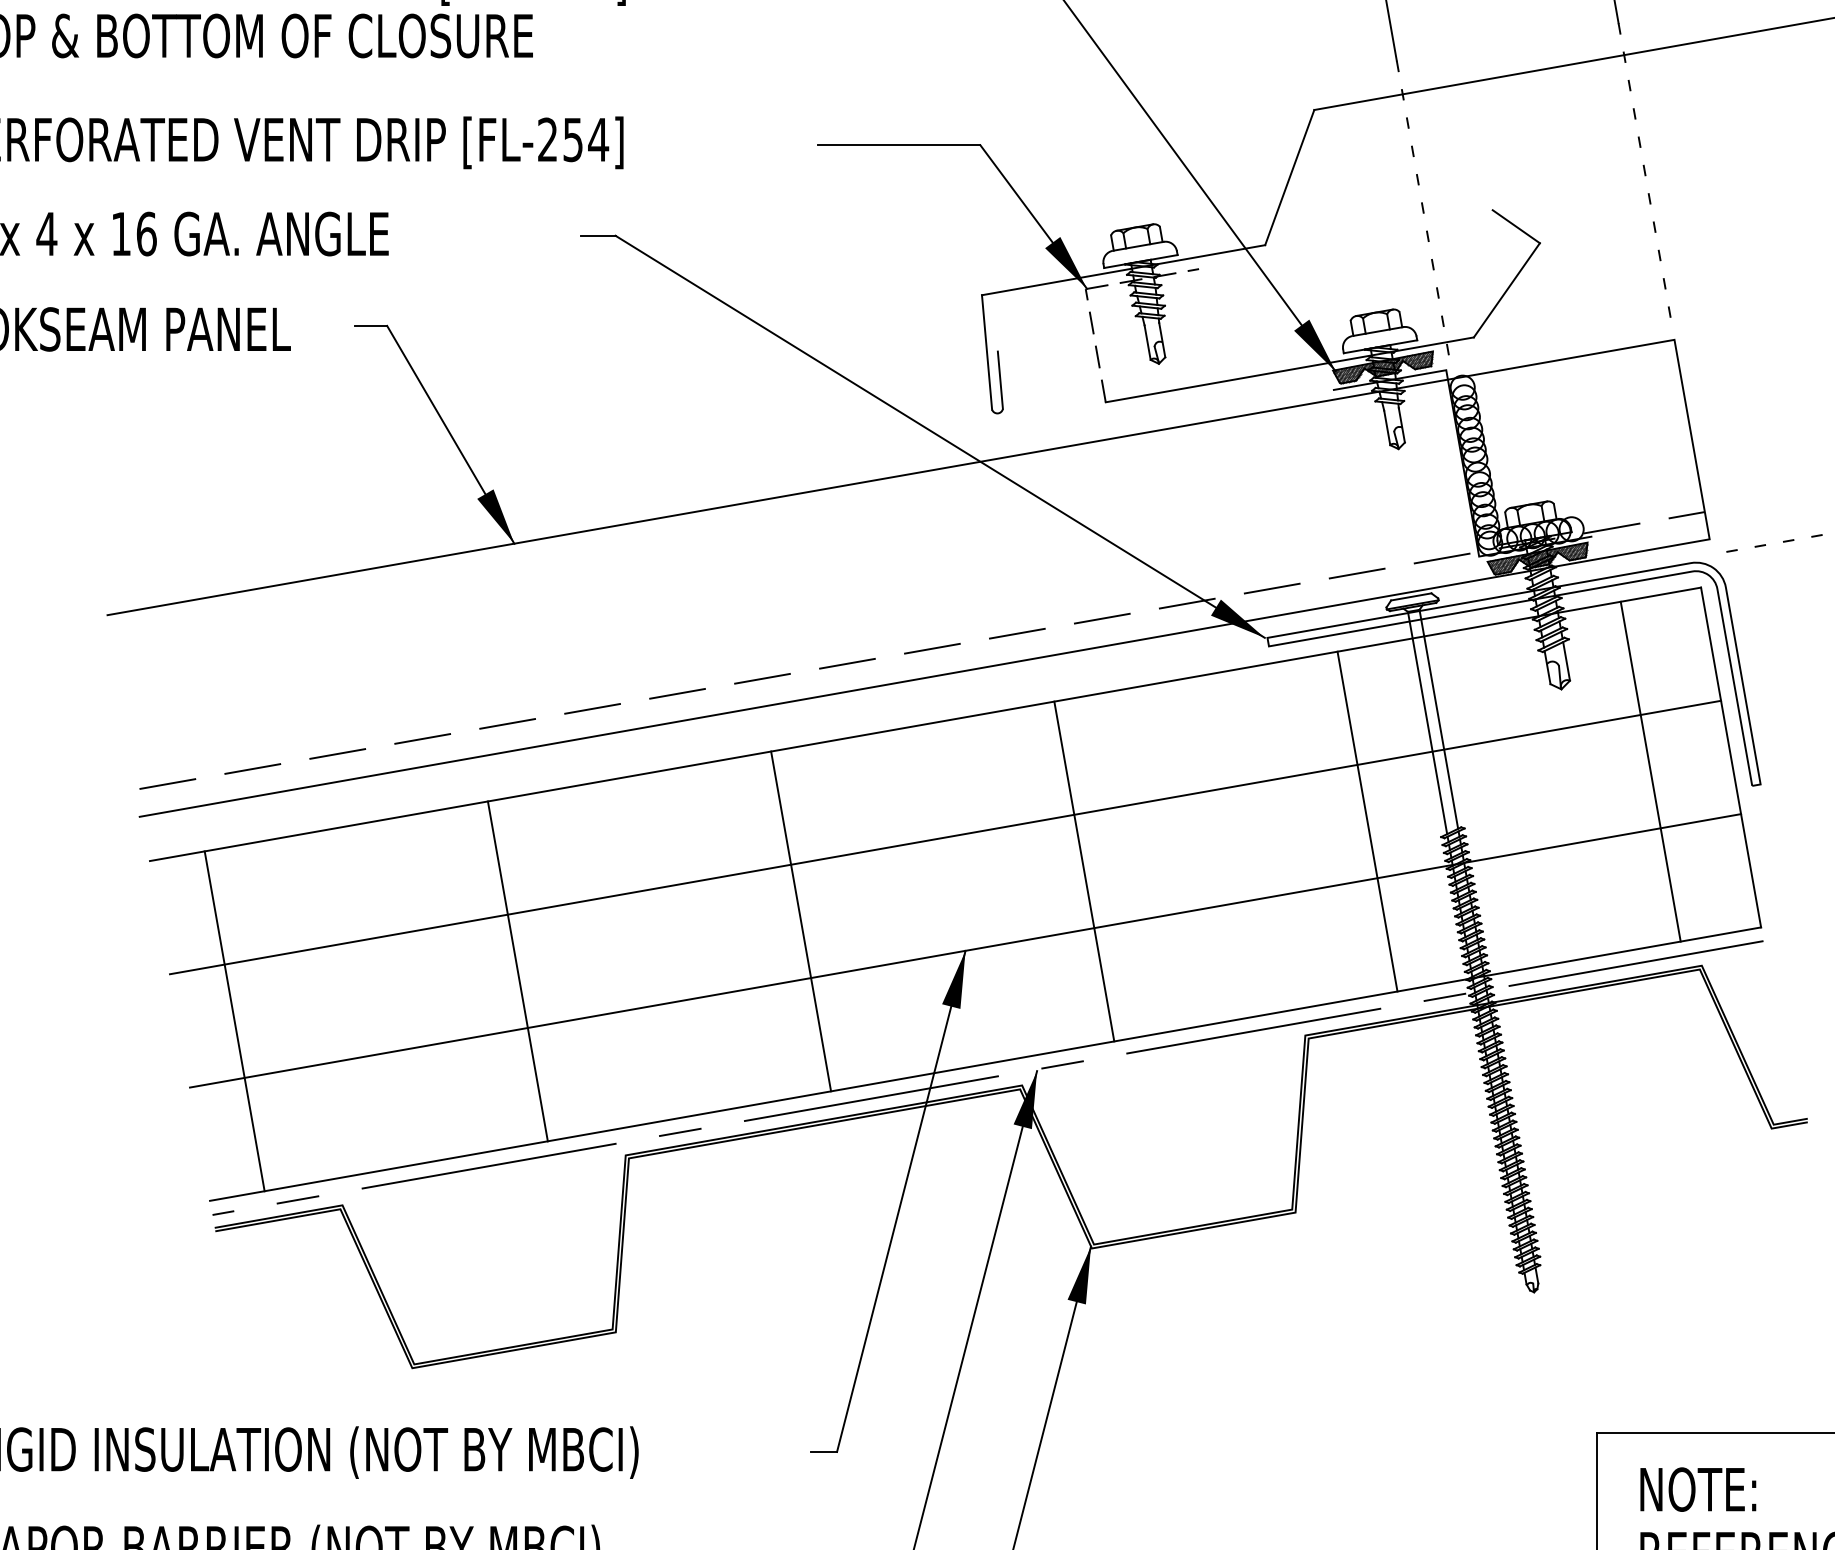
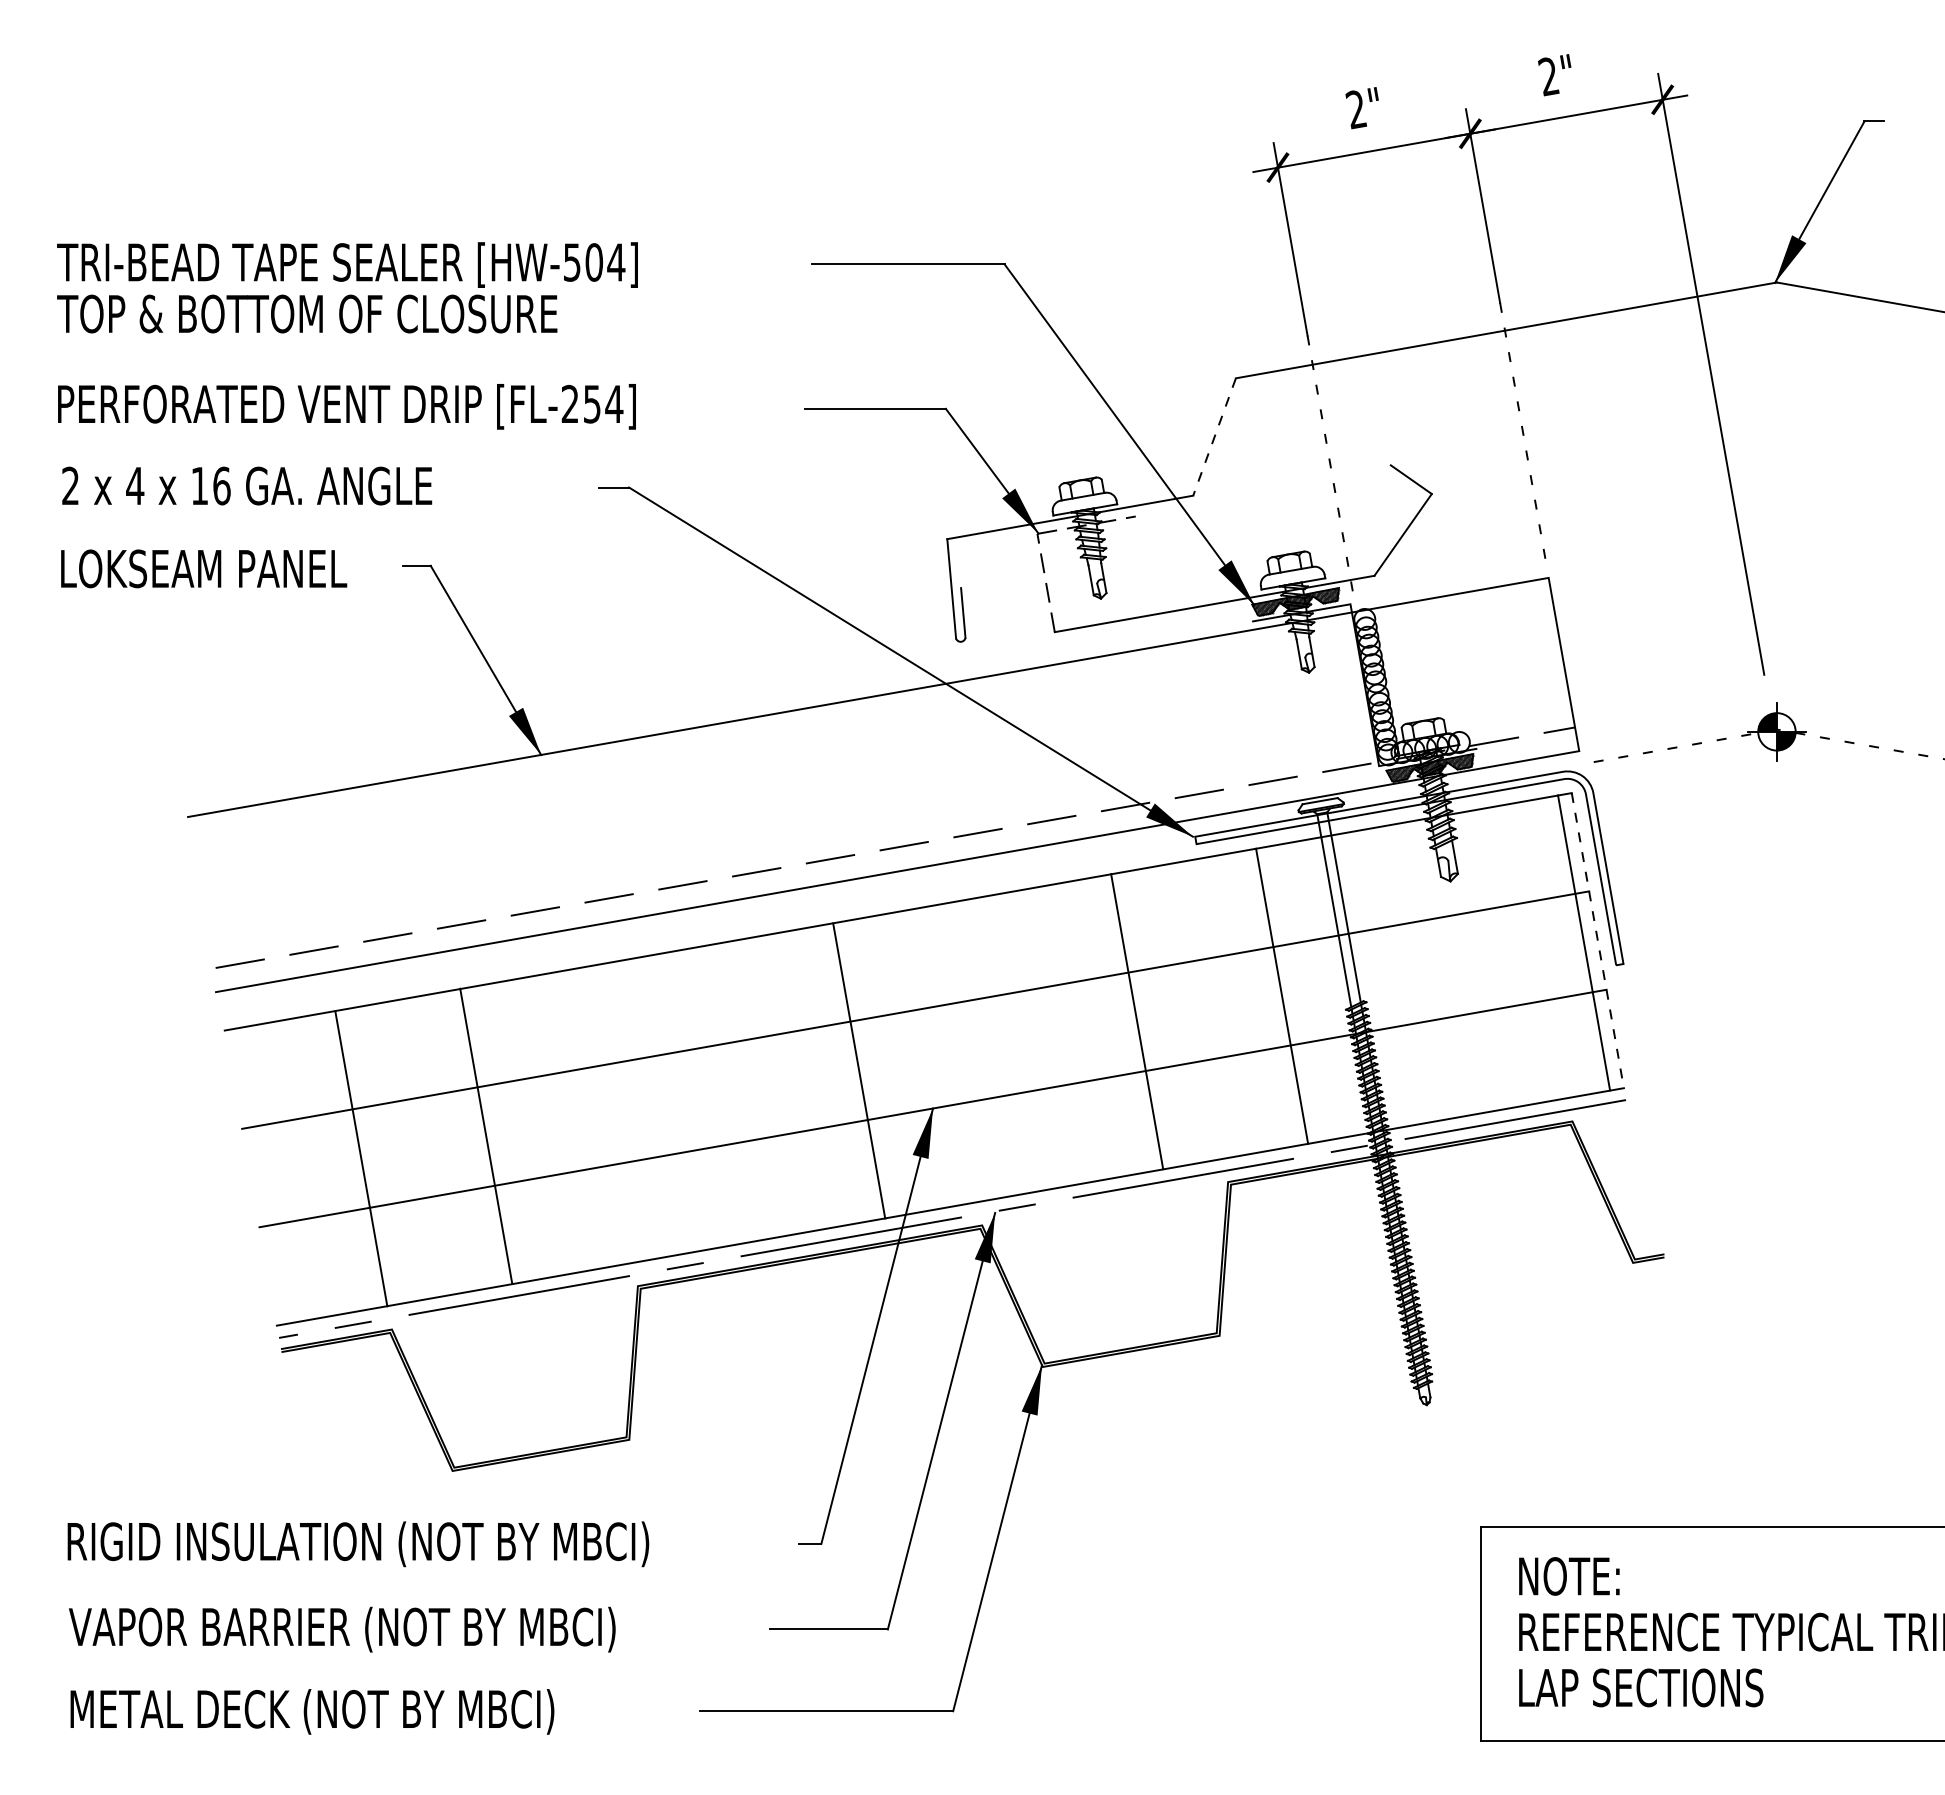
line: (1289, 178) -> (1214, 437), solid -> dashed
line: (1730, 757) -> (1597, 940), solid -> dashed
line: (1651, 771) -> (1584, 942), moved
line: (1084, 871) -> (1137, 1021), moved
line: (801, 920) -> (859, 1070), moved
line: (518, 971) -> (486, 1136), moved
line: (234, 1021) -> (361, 1158), moved

